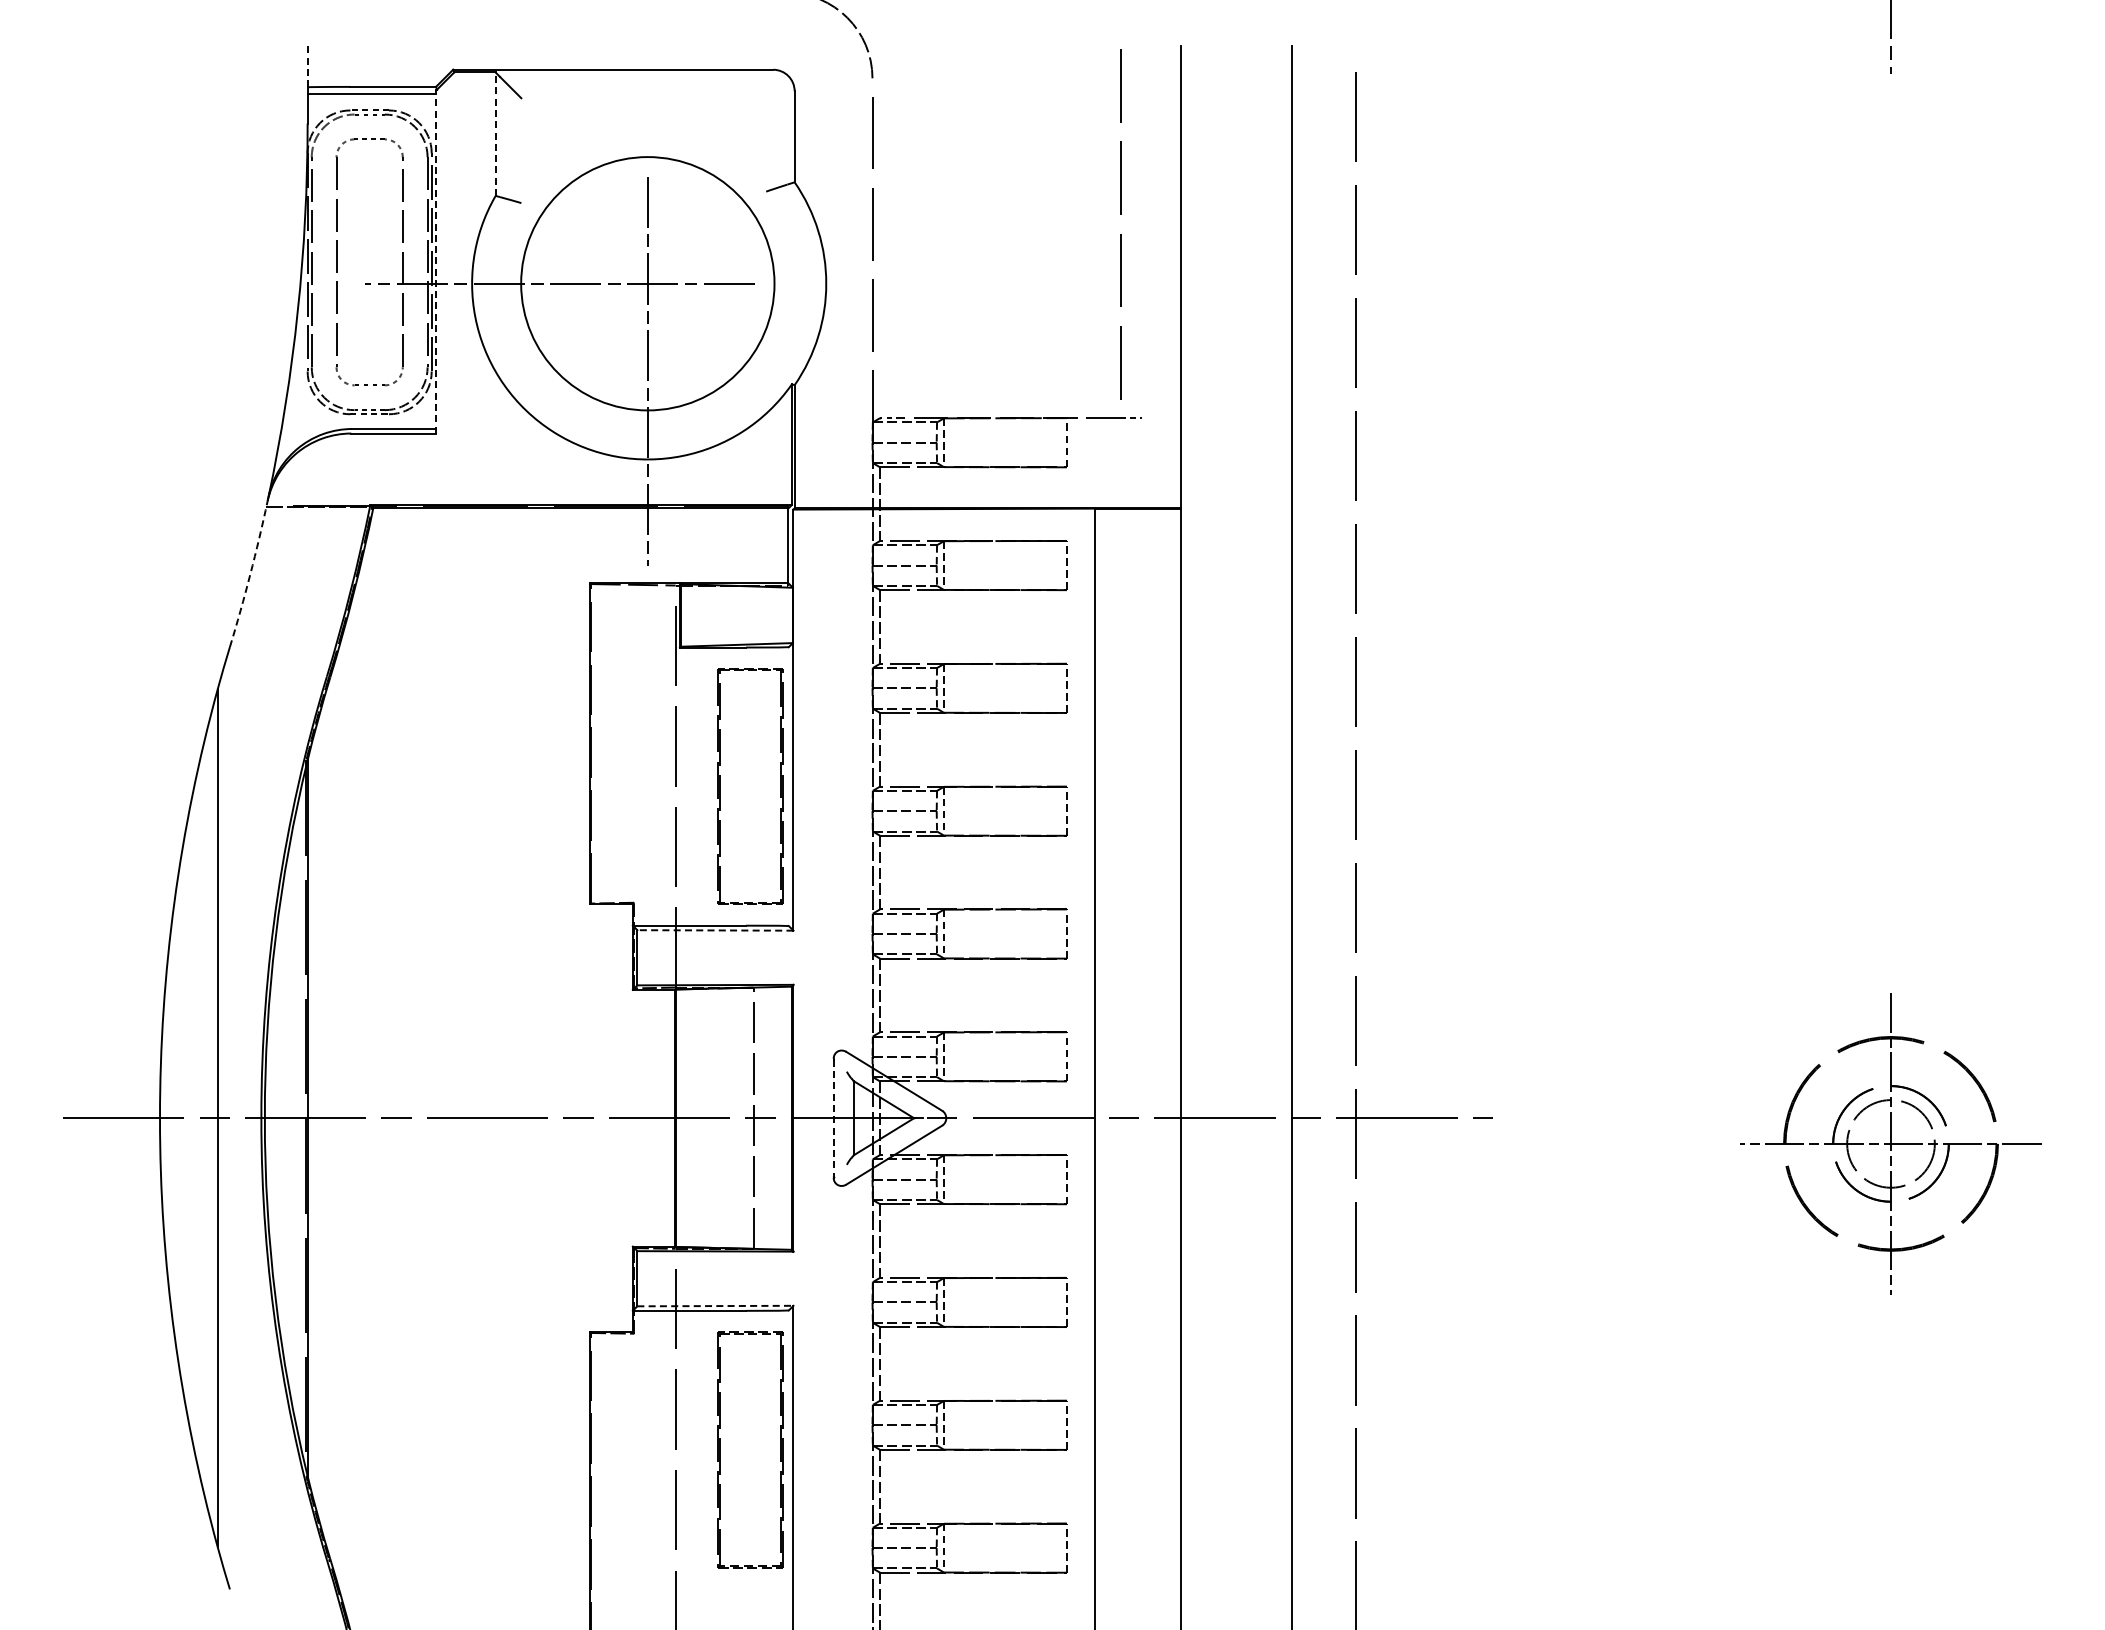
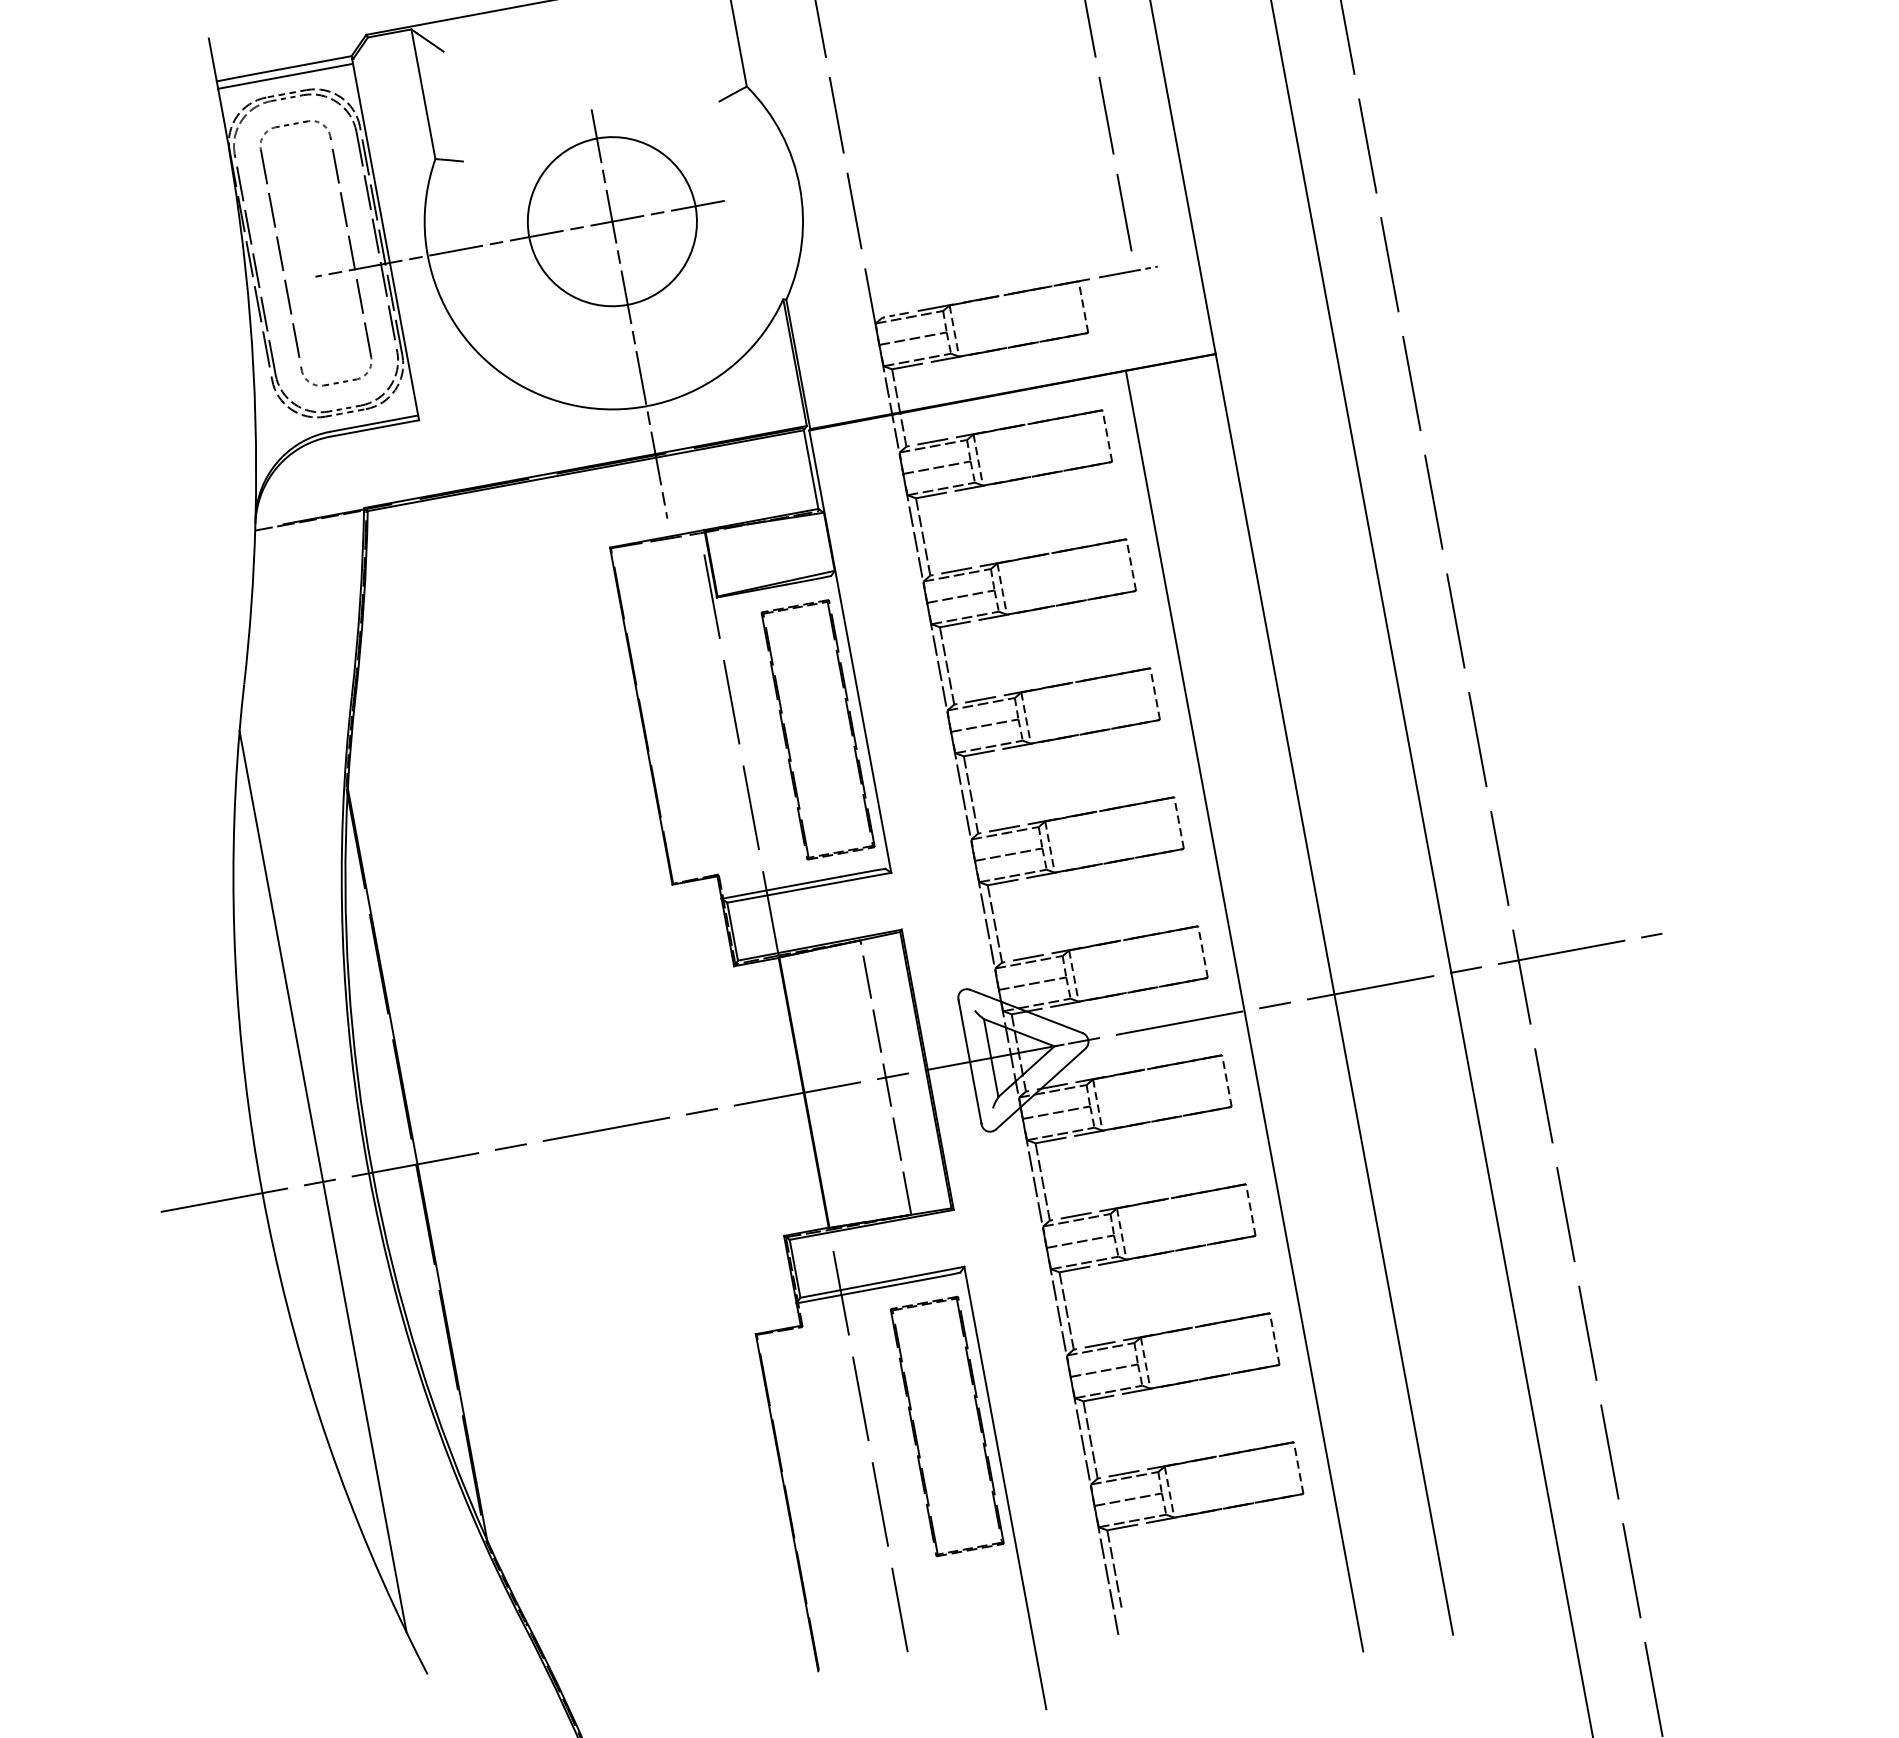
line: (307, 66) -> (212, 59), dashed -> solid
line: (495, 134) -> (423, 94), dashed -> solid
line: (436, 261) -> (386, 239), dashed -> solid
circle: (647, 283) -> (611, 221), size x0.62
arc: (250, 574) -> (251, 604), dashed -> solid
line: (714, 930) -> (808, 888), dashed -> solid
line: (833, 1118) -> (969, 1062), dashed -> solid
line: (715, 1306) -> (882, 1282), dashed -> solid

